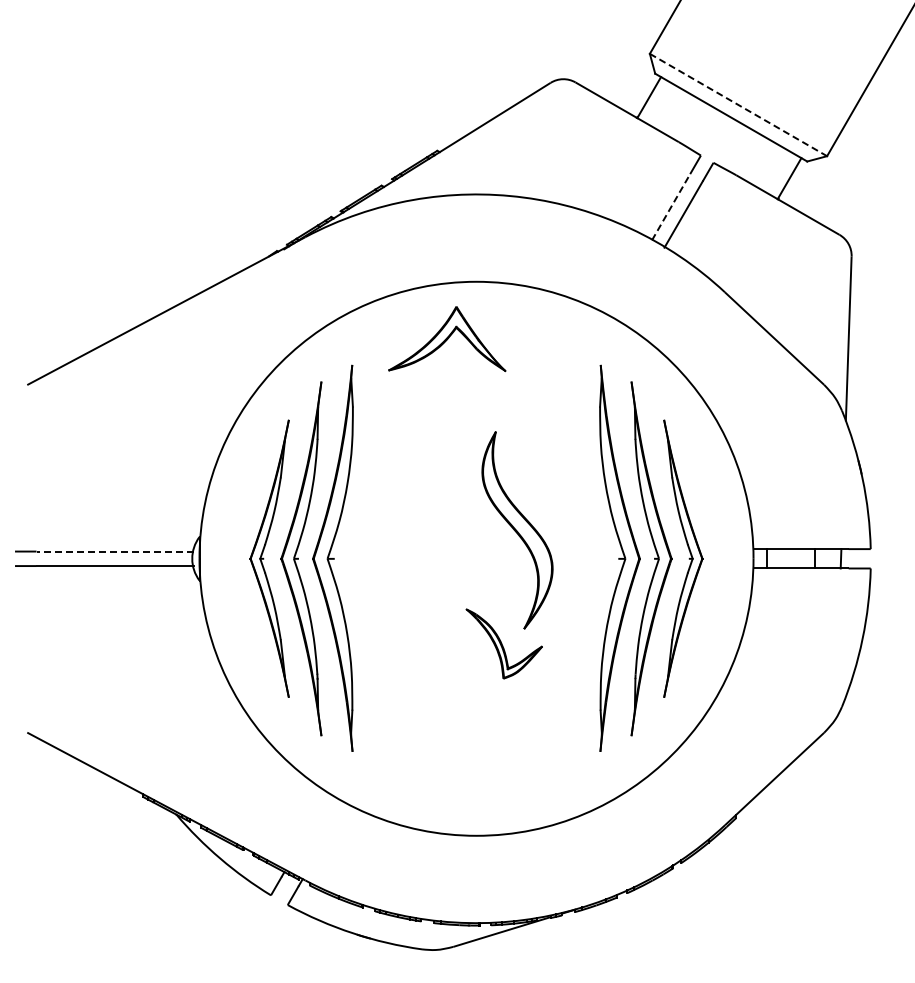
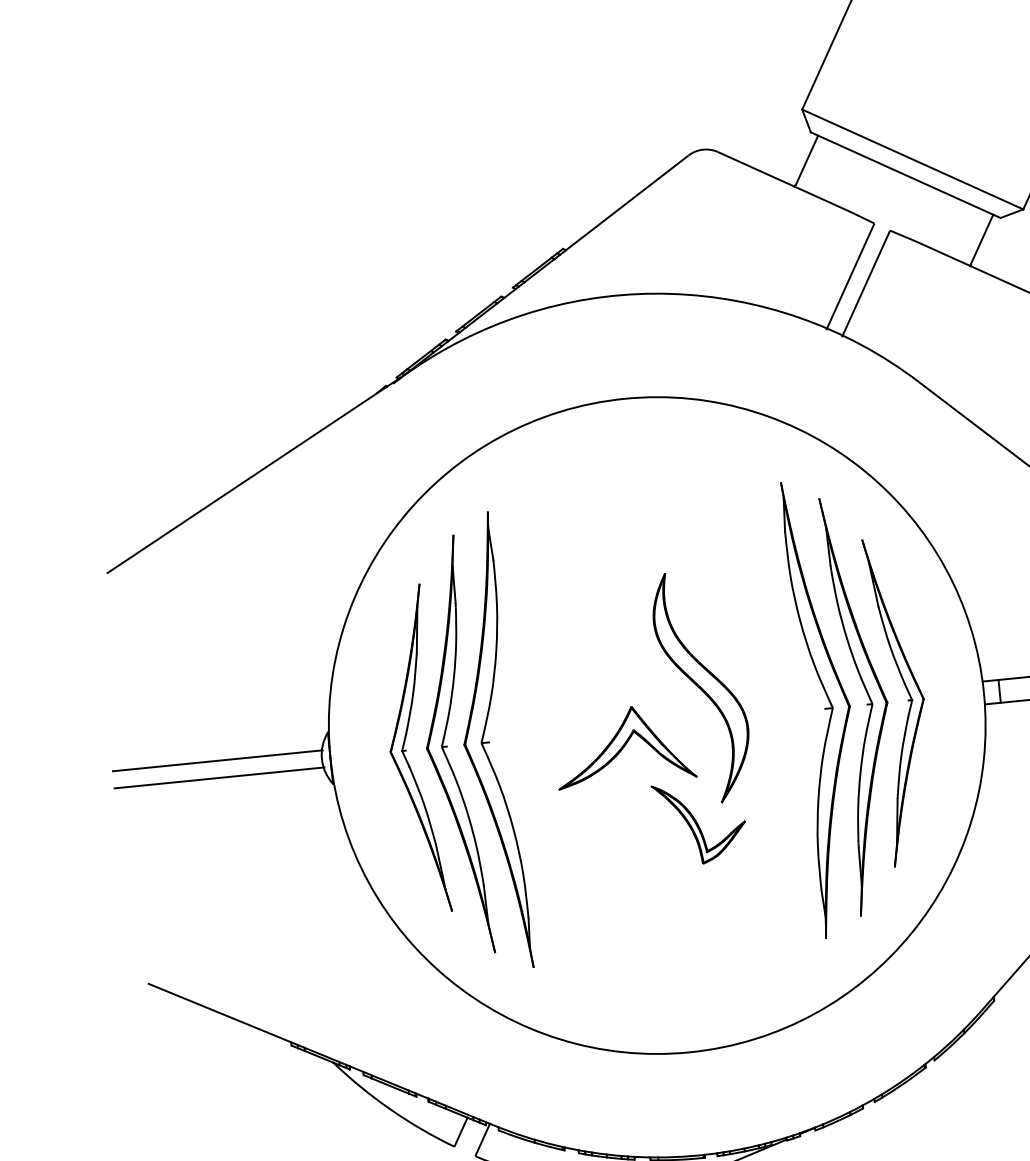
line: (738, 105) -> (912, 160), dashed -> solid
line: (671, 206) -> (845, 287), dashed -> solid
part: (447, 339) -> (624, 746), moved
line: (115, 551) -> (230, 759), dashed -> solid

